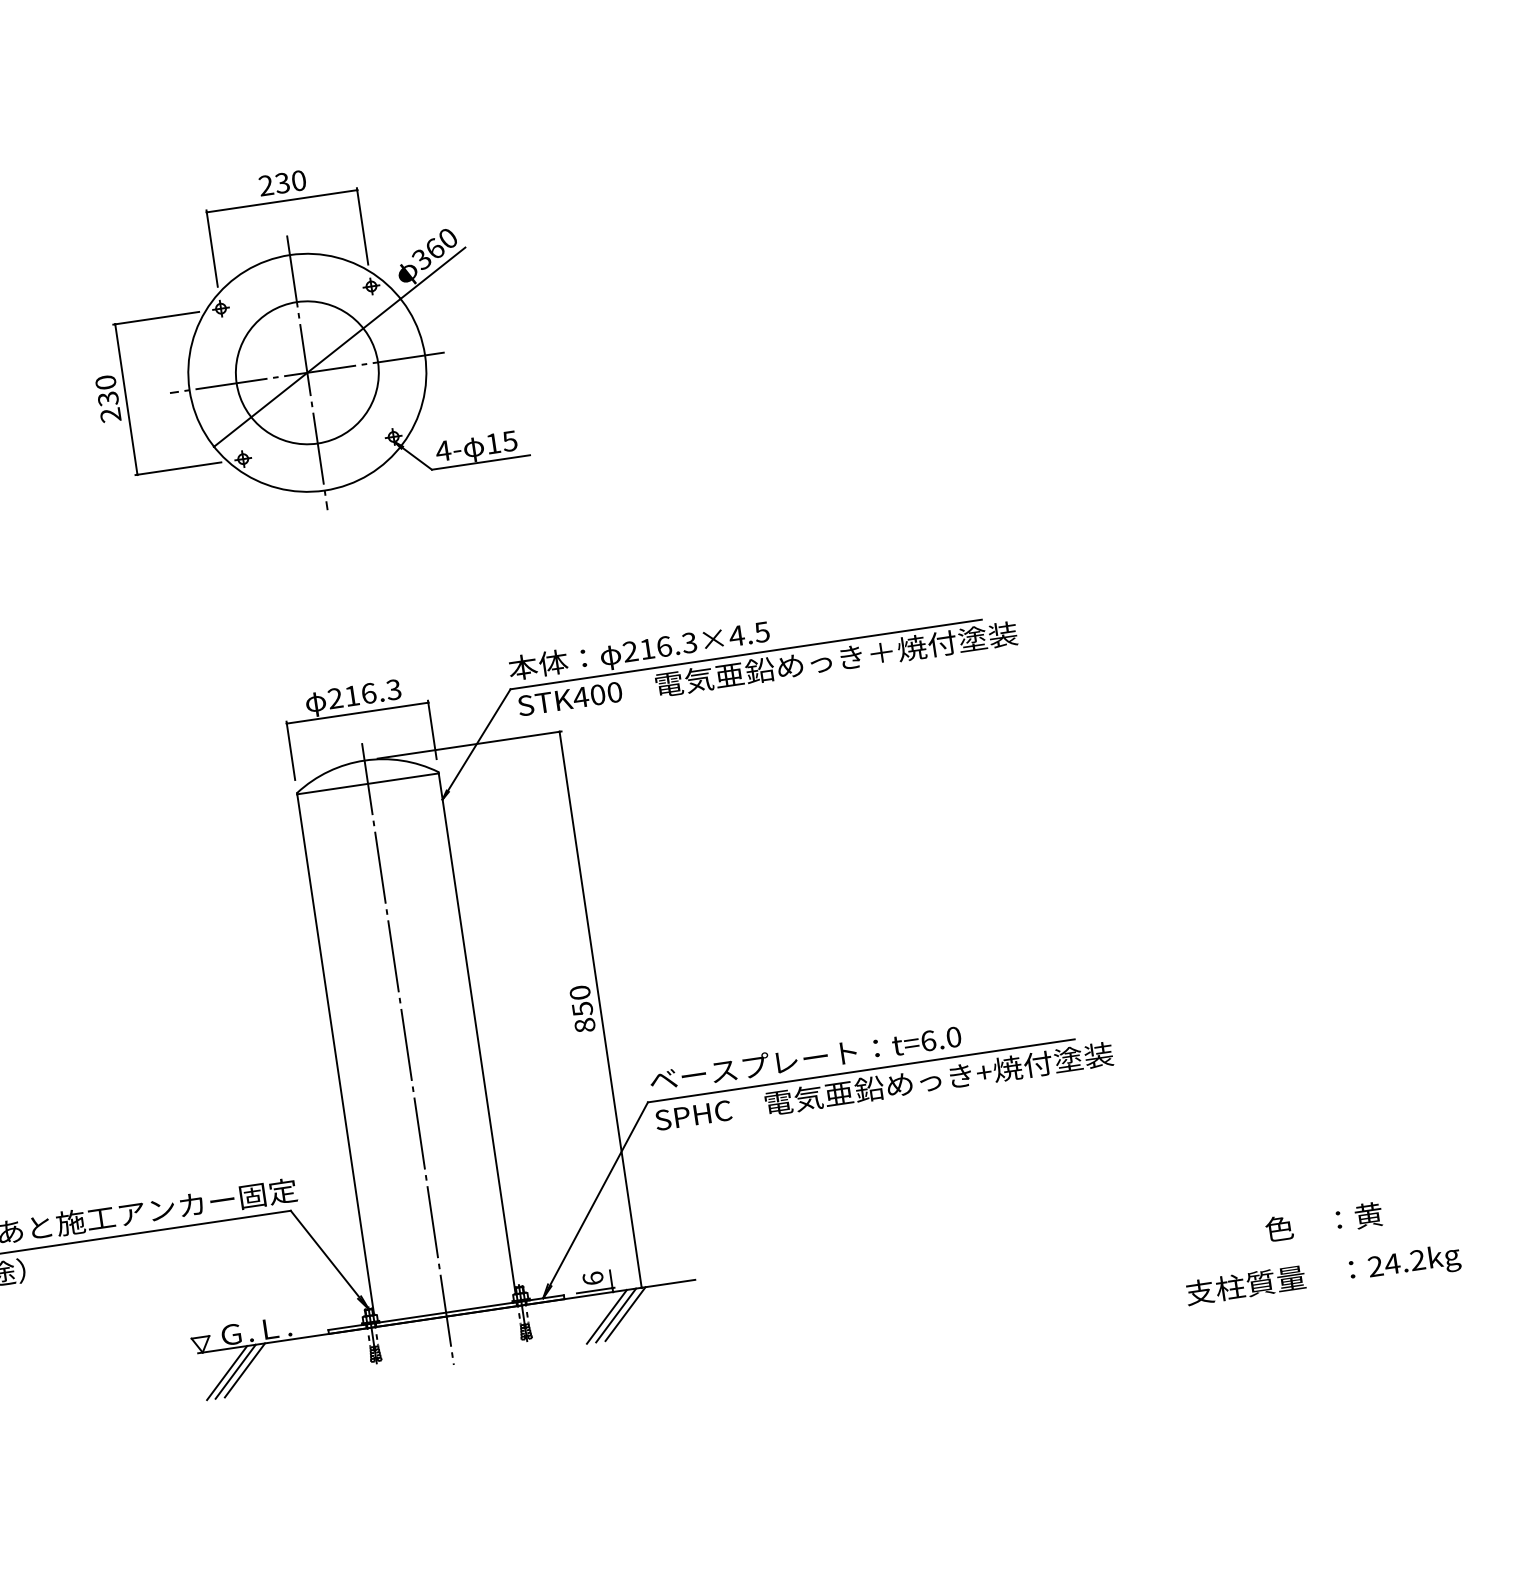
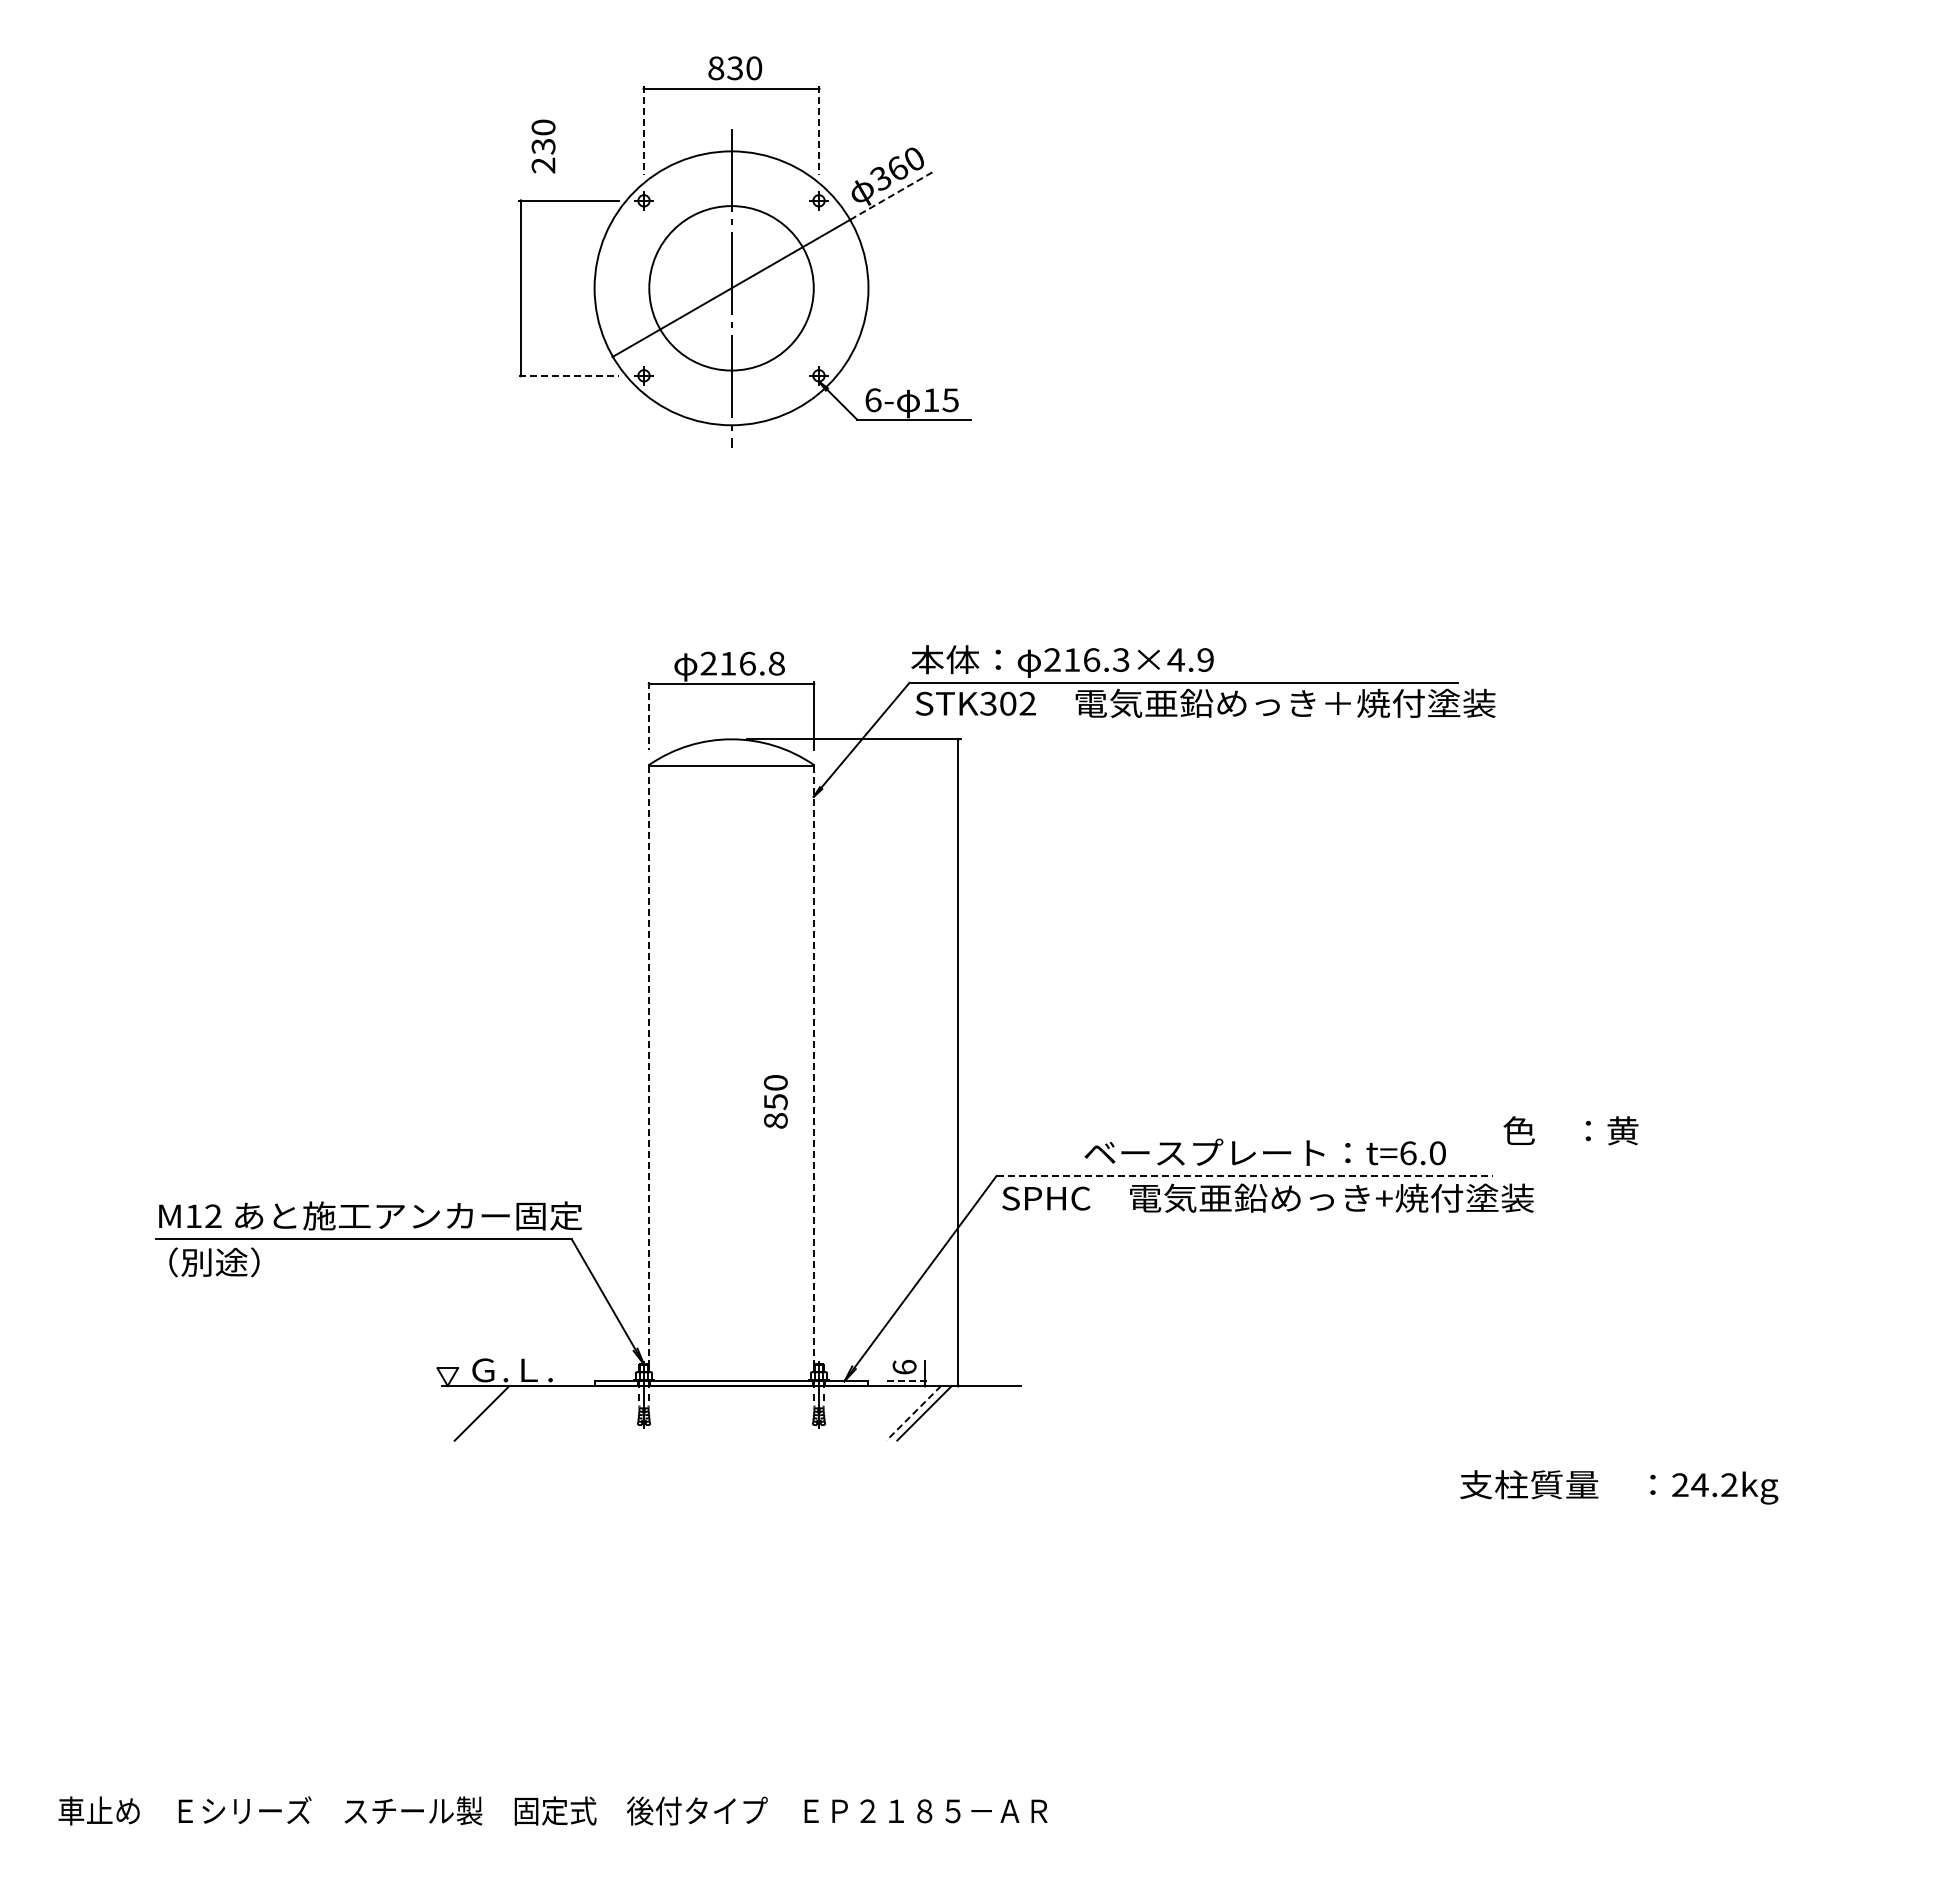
text: (266, 185) -> (716, 68), 230 -> 830
line: (363, 226) -> (819, 131), solid -> dashed
line: (212, 249) -> (644, 131), solid -> dashed
line: (433, 273) -> (891, 196), solid -> dashed
line: (307, 372) -> (731, 288), removed
text: (108, 398) -> (543, 146), moved
text: (442, 451) -> (872, 400), 4- -> 6-
line: (178, 468) -> (568, 375), solid -> dashed
text: (761, 631) -> (1205, 659), 216.3×4.5 -> 216.3×4.9
text: (393, 689) -> (776, 663), 216.3 -> 216.8
text: (597, 694) -> (1007, 703), STK400 -> STK302
line: (291, 750) -> (649, 715), solid -> dashed
text: (582, 1008) -> (775, 1101), moved
line: (477, 1034) -> (813, 1069), solid -> dashed
line: (407, 1053) -> (731, 1080), removed
line: (336, 1054) -> (649, 1069), solid -> dashed
text: (804, 1057) -> (1264, 1151), moved
line: (862, 1071) -> (1245, 1176), solid -> dashed
text: (1323, 1221) -> (1570, 1130), moved
text: (1323, 1276) -> (1619, 1487), moved
line: (595, 1290) -> (905, 1381), solid -> dashed
line: (625, 1313) -> (935, 1412), removed
line: (606, 1317) -> (913, 1413), solid -> dashed
line: (244, 1369) -> (492, 1412), removed
line: (226, 1372) -> (471, 1412), removed

